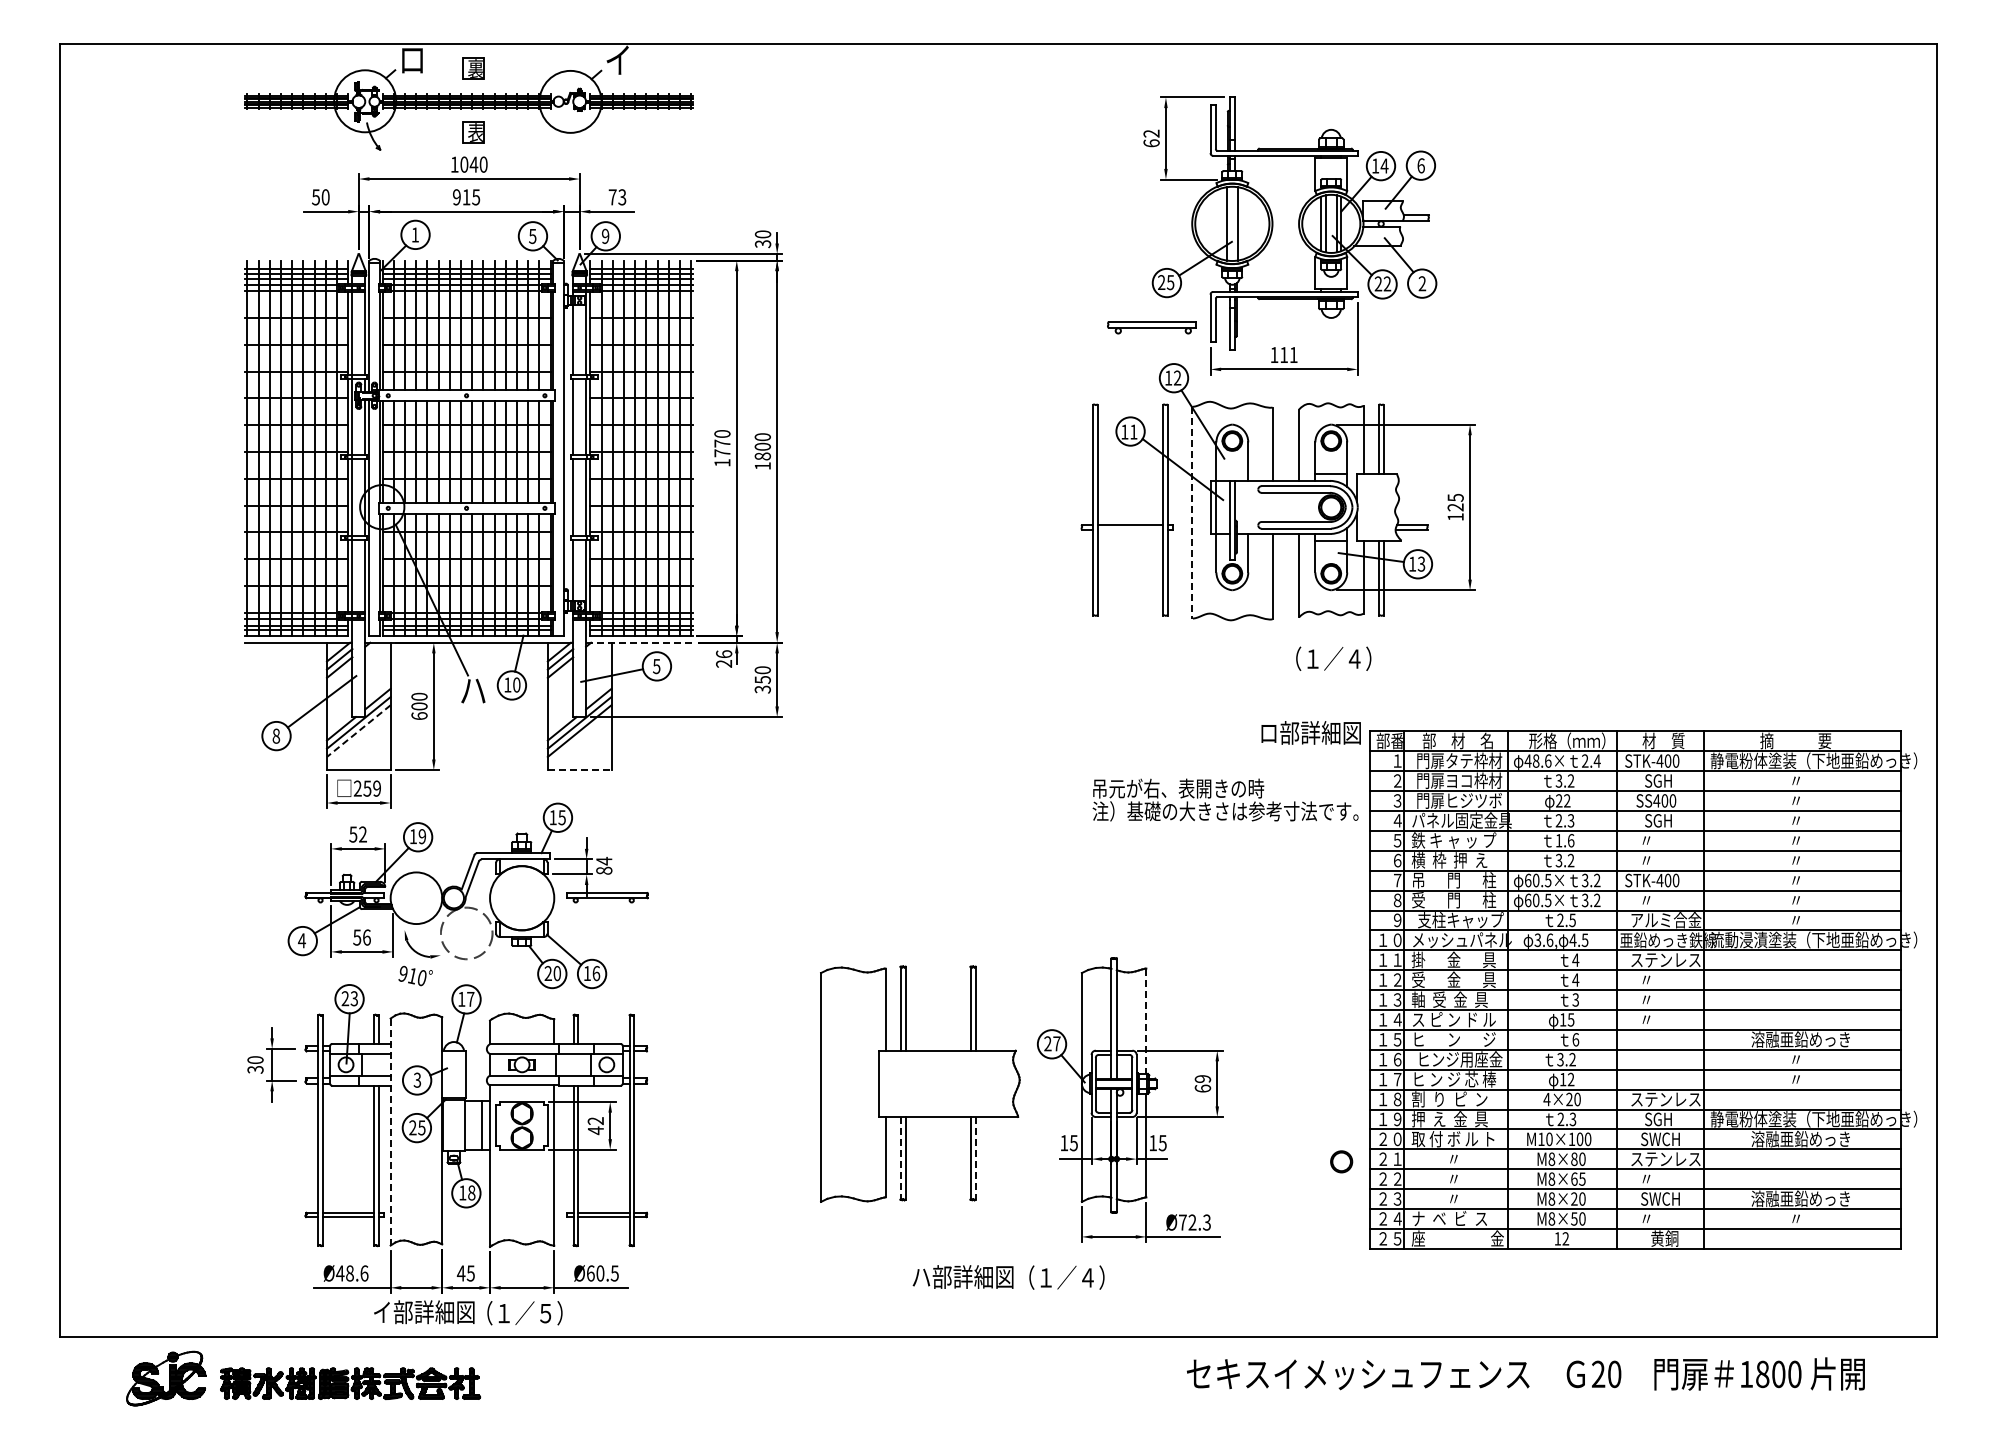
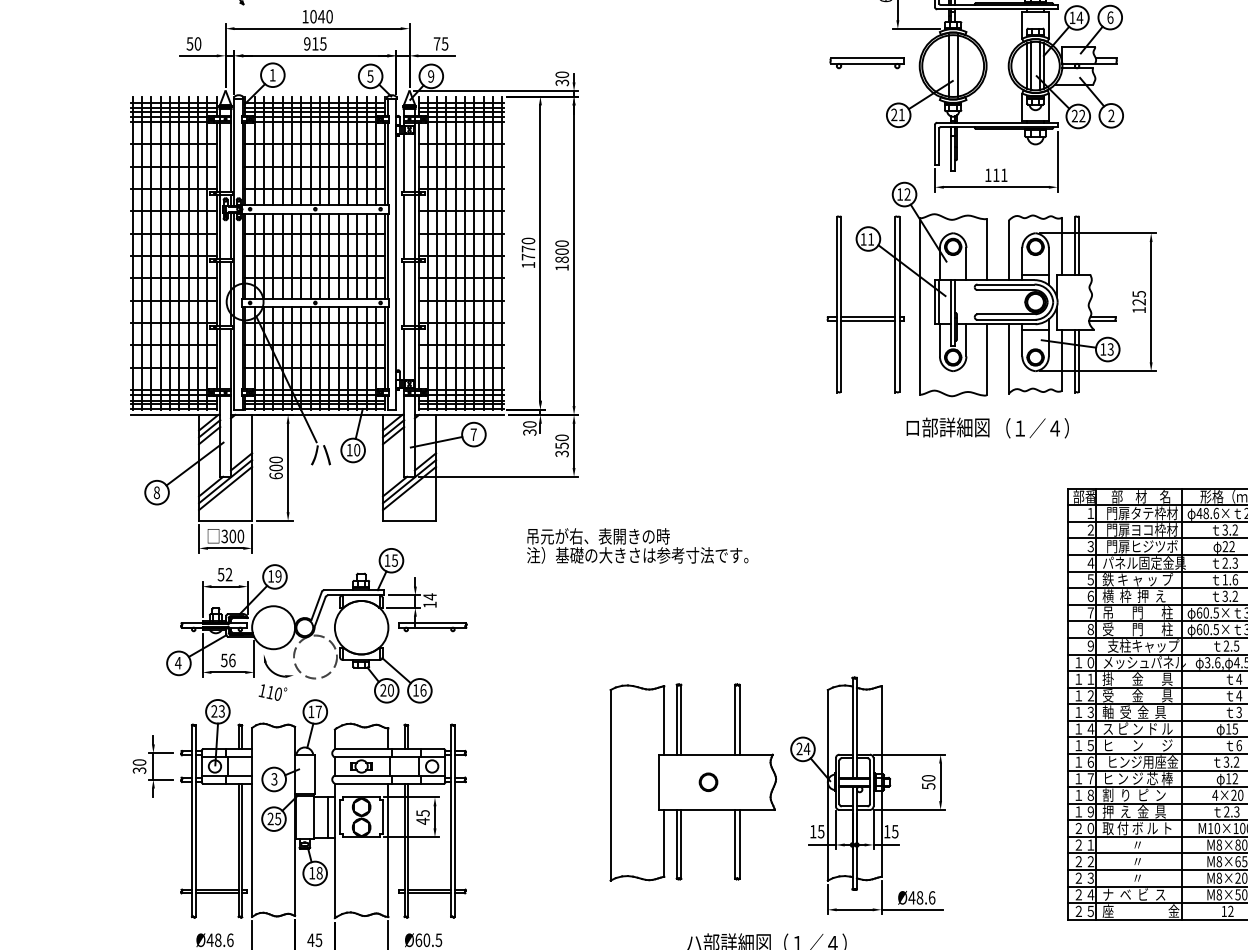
text: (622, 196) -> (445, 43), 73 -> 75
text: (1170, 282) -> (901, 114), 25 -> 21
part: (1151, 327) -> (866, 63), moved
line: (1192, 512) -> (919, 306), dashed -> solid
line: (1129, 530) -> (867, 321), added
line: (639, 642) -> (459, 414), dashed -> solid
text: (724, 658) -> (530, 428), 26 -> 30
text: (656, 666) -> (473, 434), 5 -> 7
line: (358, 731) -> (225, 488), dashed -> solid
text: (1310, 732) -> (947, 427), moved
line: (579, 770) -> (409, 521), dashed -> solid
text: (367, 788) -> (232, 536), 259 -> 300
text: (1225, 799) -> (637, 545), moved
text: (604, 870) -> (430, 604), 84 -> 14
text: (402, 973) -> (261, 690), 910 -> 110
line: (1146, 1021) -> (881, 730), dashed -> solid
text: (1056, 1043) -> (806, 748), 27 -> 24
text: (1202, 1083) -> (928, 782), 69 -> 50
text: (595, 1121) -> (422, 813), 42 -> 45
line: (390, 1132) -> (251, 822), dashed -> solid
line: (900, 1158) -> (676, 844), dashed -> solid
line: (975, 1158) -> (739, 844), dashed -> solid
circle: (1341, 1161) -> (708, 782), moved
text: (1194, 1222) -> (921, 897), Ø72.3 -> Ø48.6

